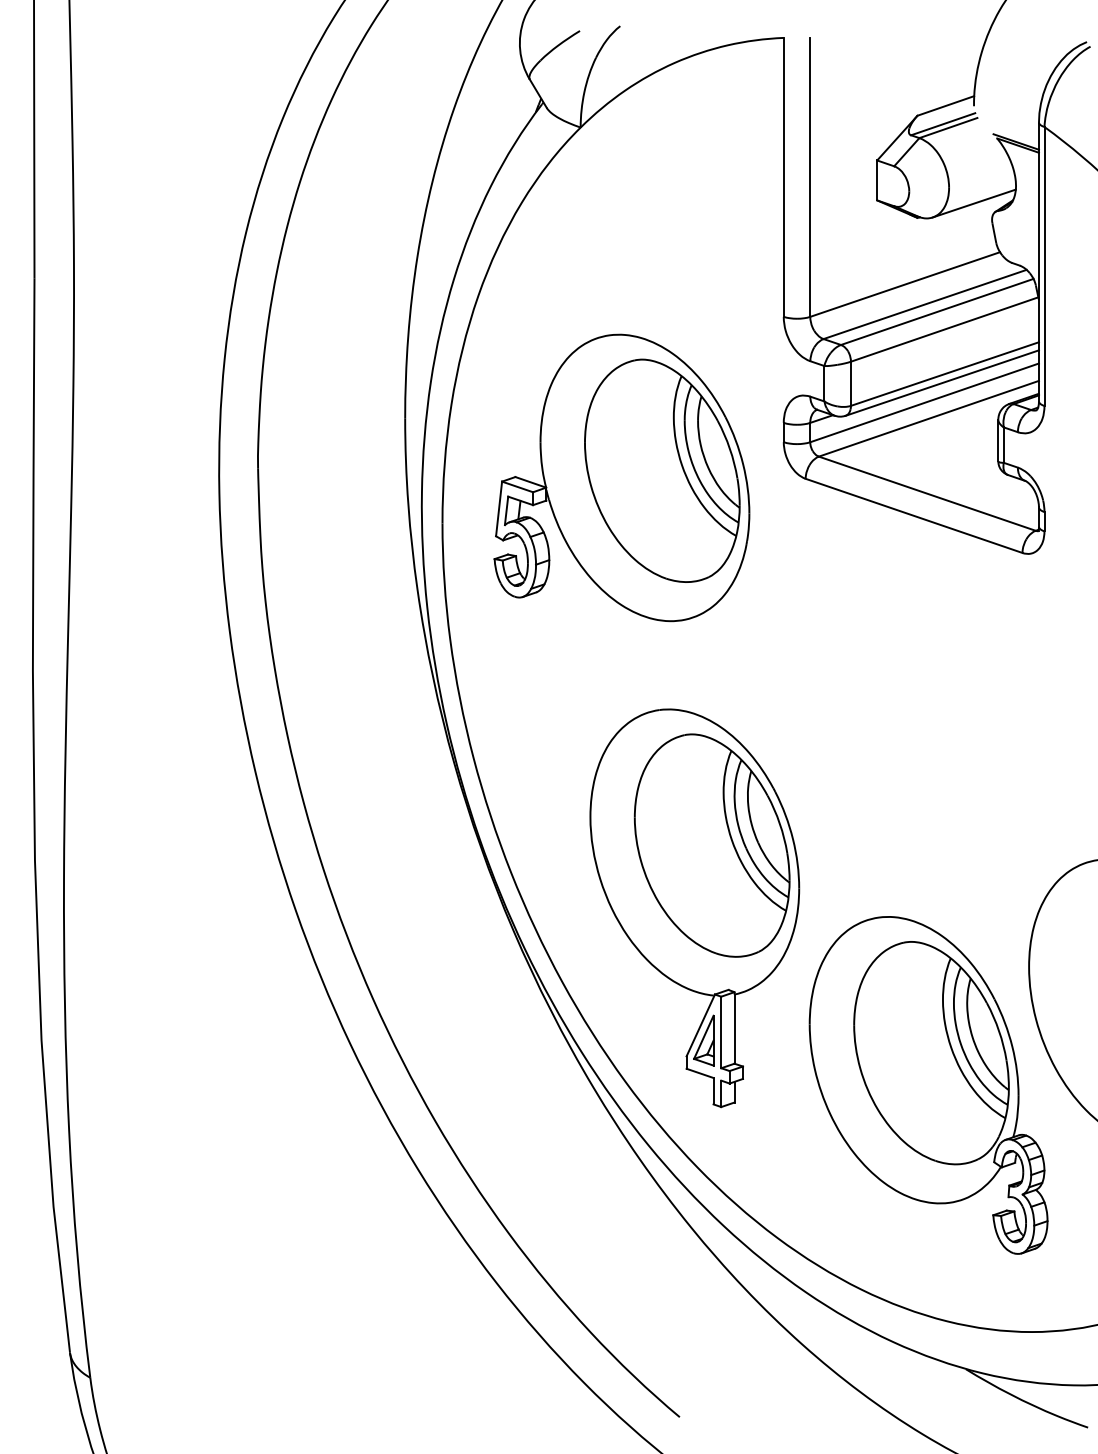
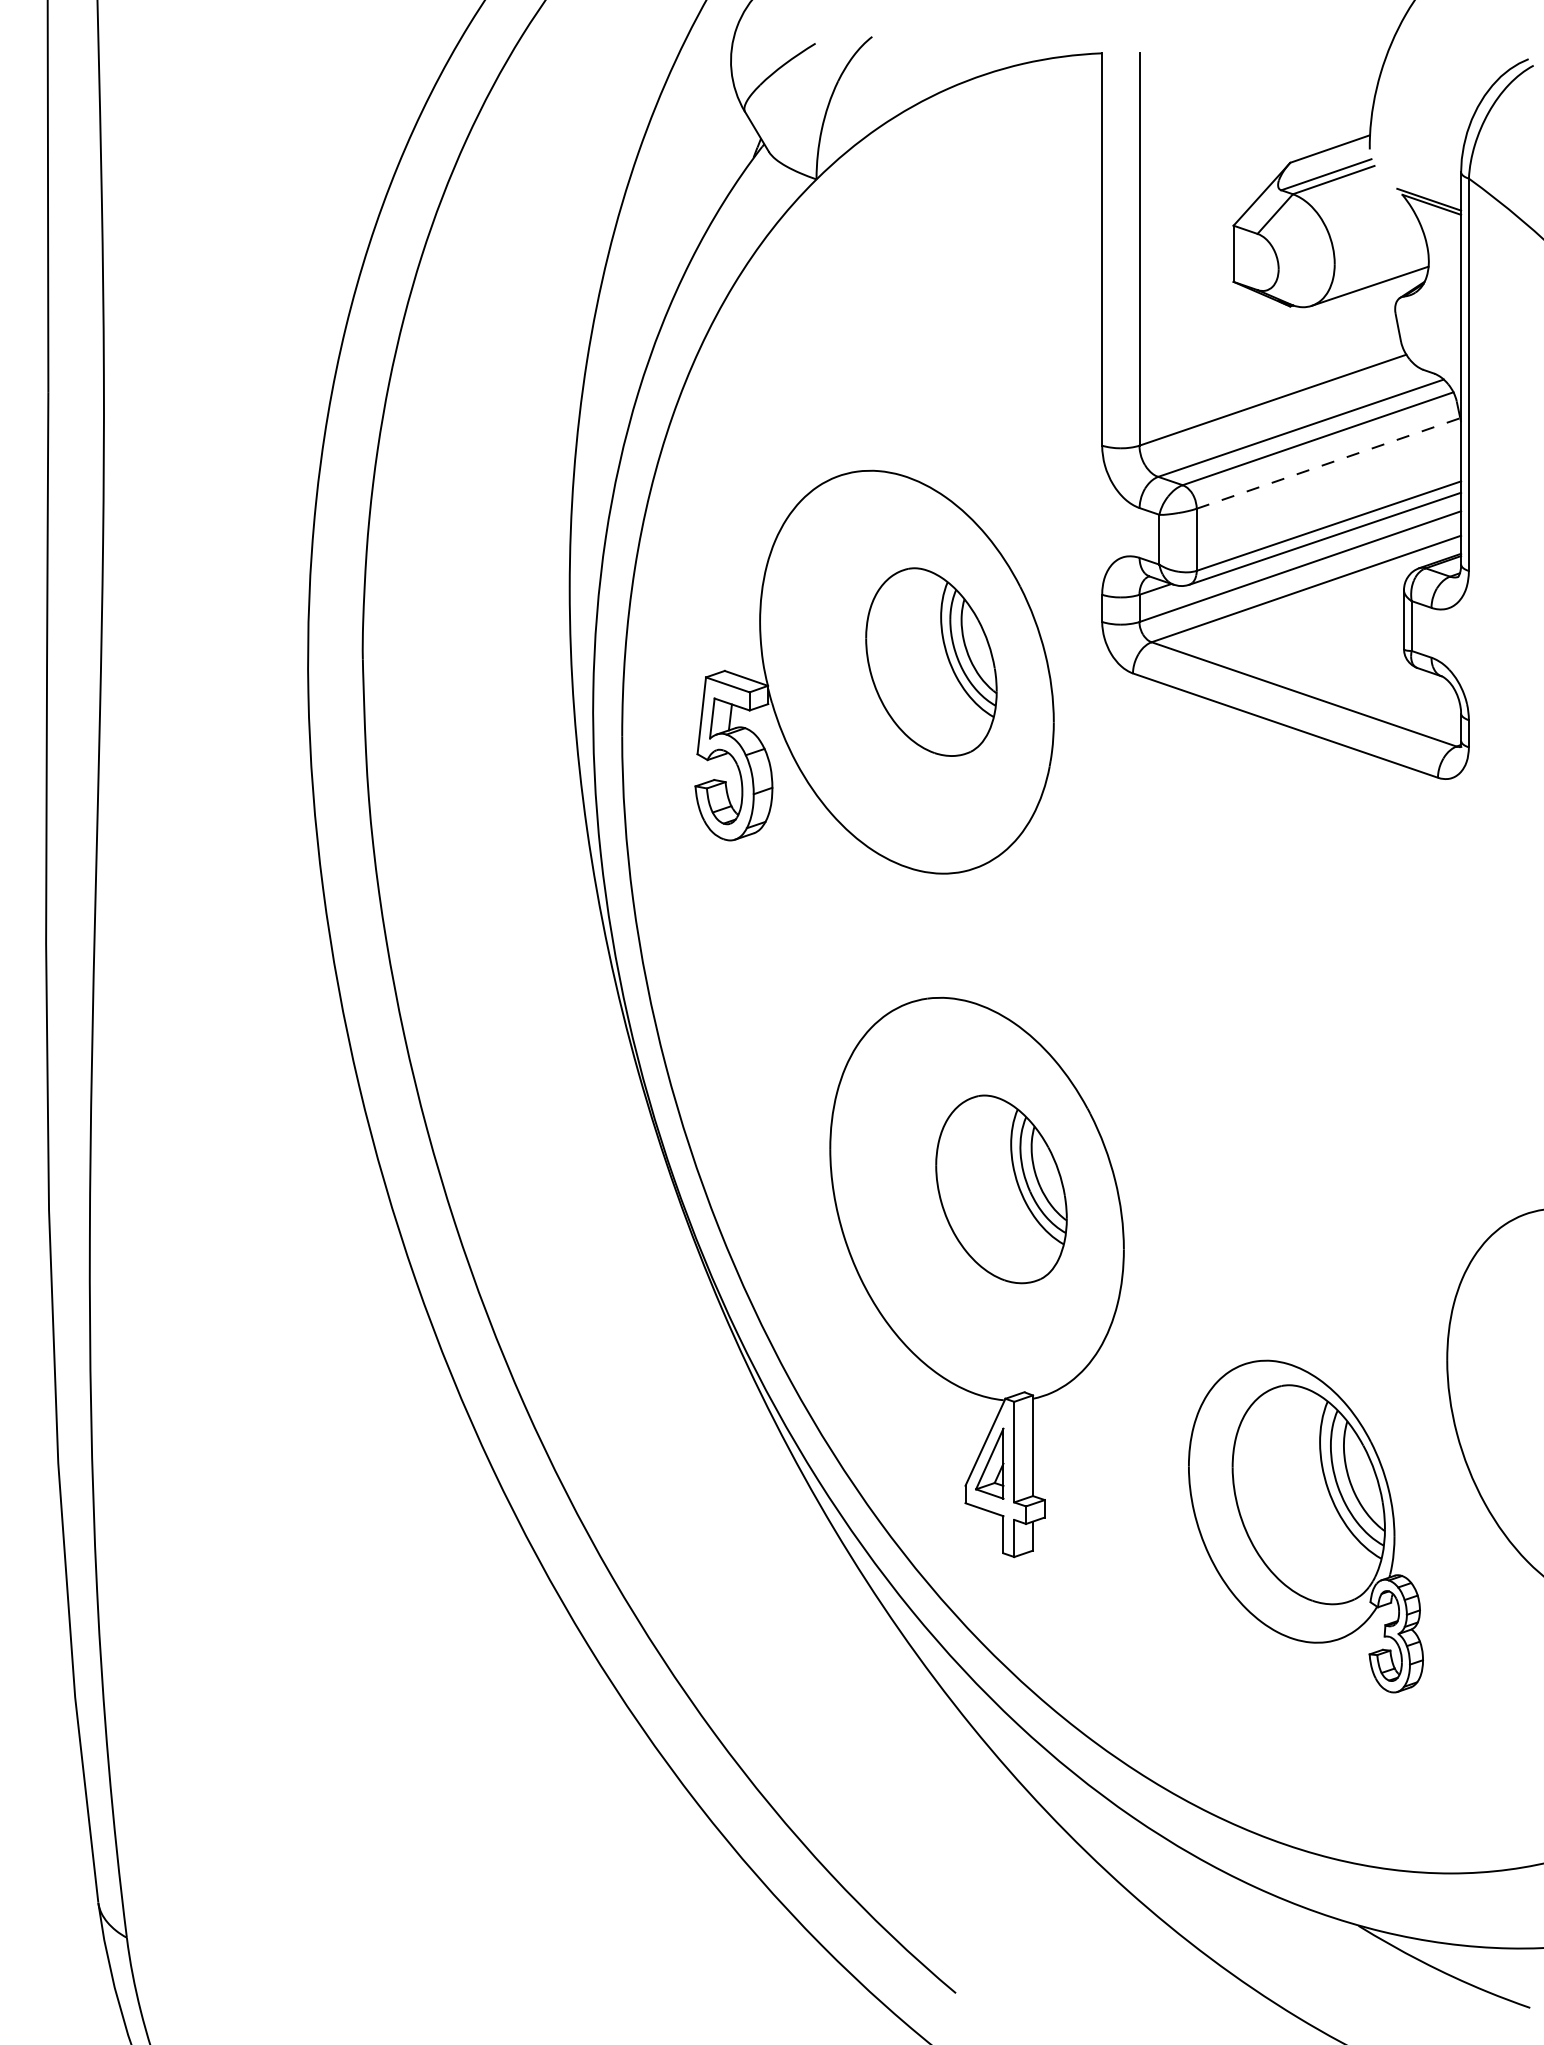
line: (945, 329) -> (1329, 463), solid -> dashed
part: (662, 470) -> (931, 661), size x0.6
part: (712, 845) -> (1001, 1189), size x0.6
part: (928, 1085) -> (1305, 1526), size x0.7

